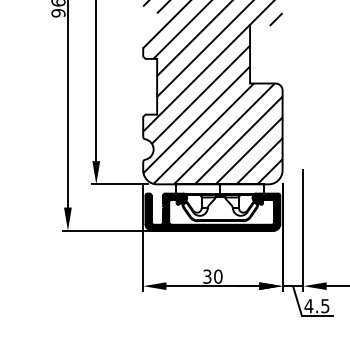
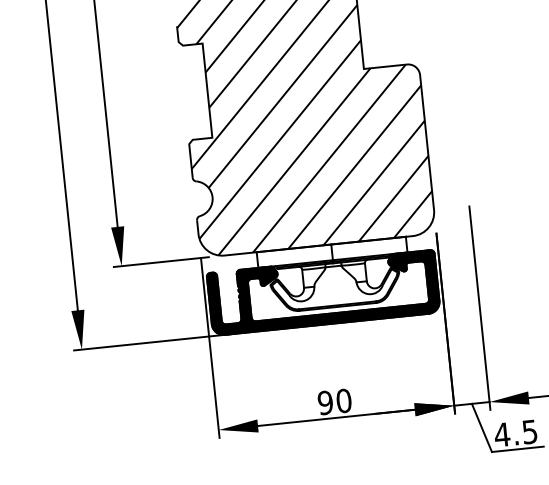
text: (207, 276) -> (325, 402), 30 -> 90

